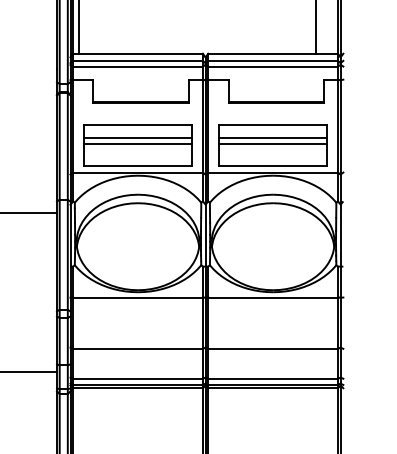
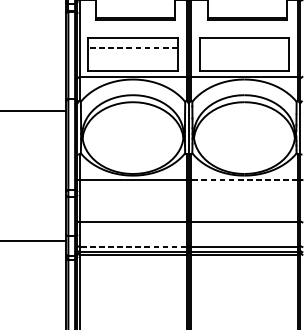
line: (137, 138) -> (132, 48), solid -> dashed
line: (273, 138) -> (244, 48), removed
line: (138, 143) -> (133, 52), removed
line: (273, 143) -> (244, 52), removed
line: (273, 297) -> (244, 179), solid -> dashed
line: (138, 378) -> (133, 246), solid -> dashed

